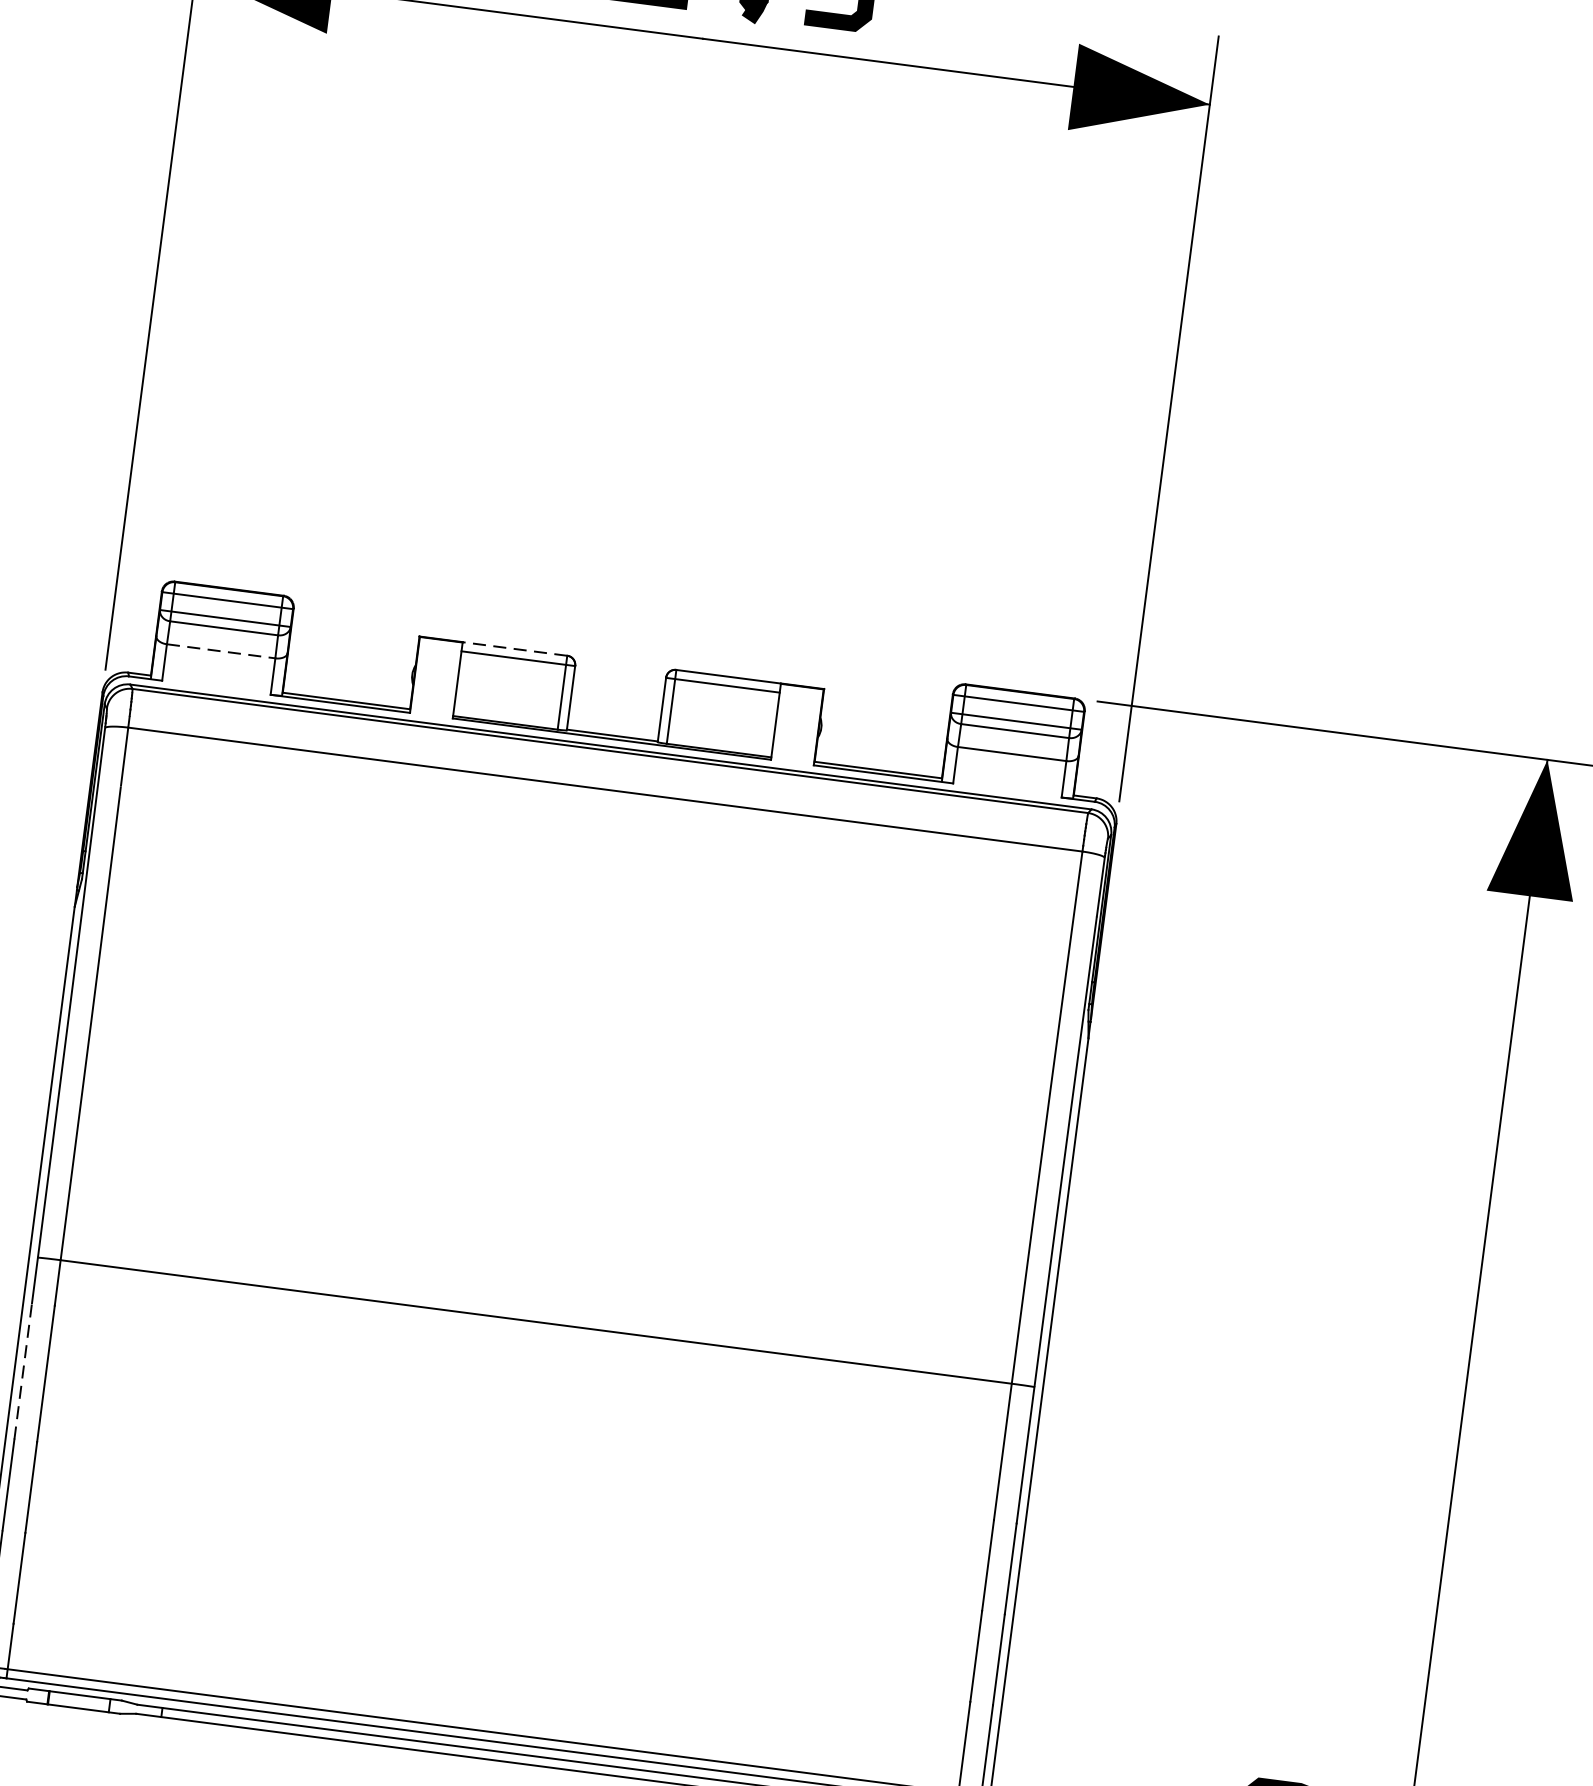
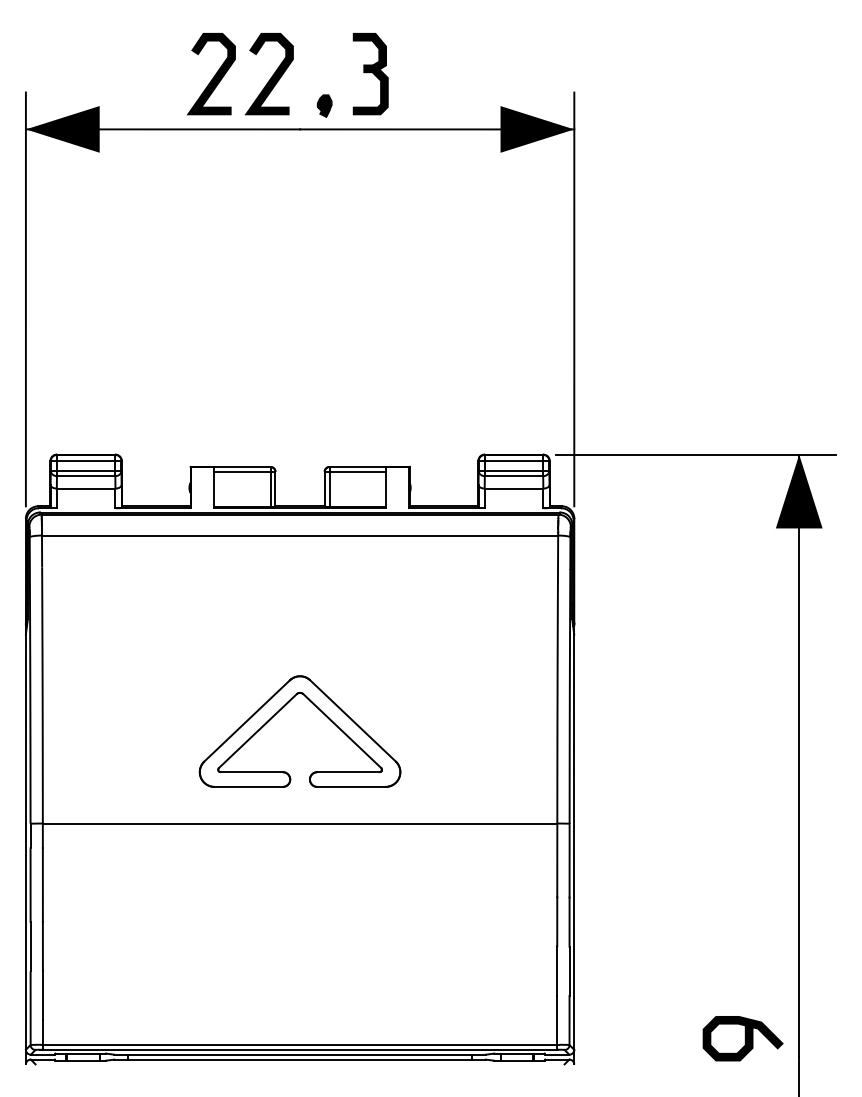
line: (513, 649) -> (241, 467), dashed -> solid
line: (221, 651) -> (86, 488), dashed -> solid
part: (529, 1108) -> (281, 710), added
line: (22, 1371) -> (30, 885), dashed -> solid

